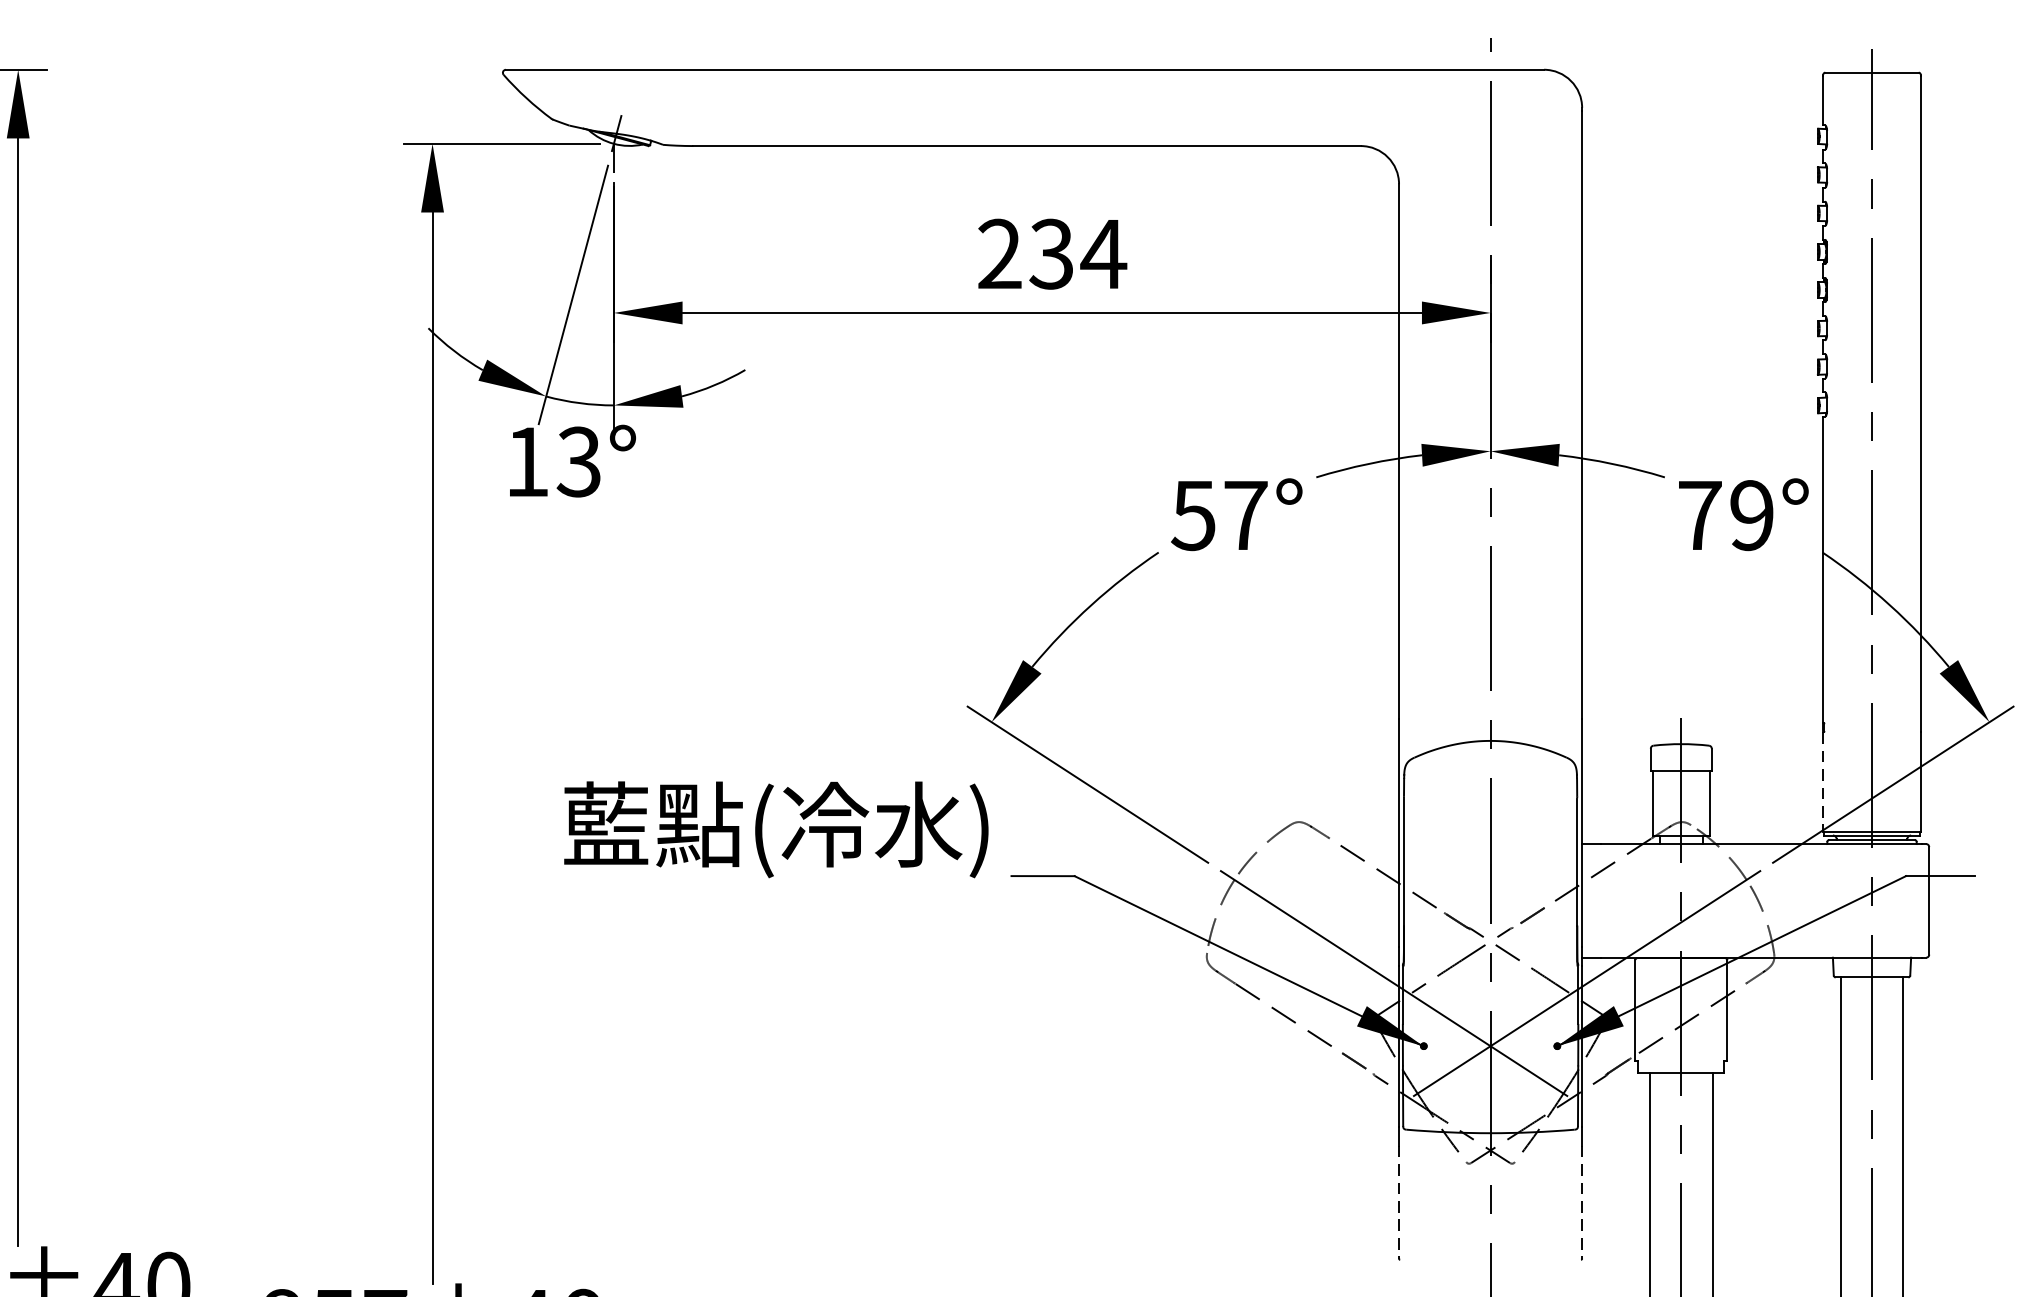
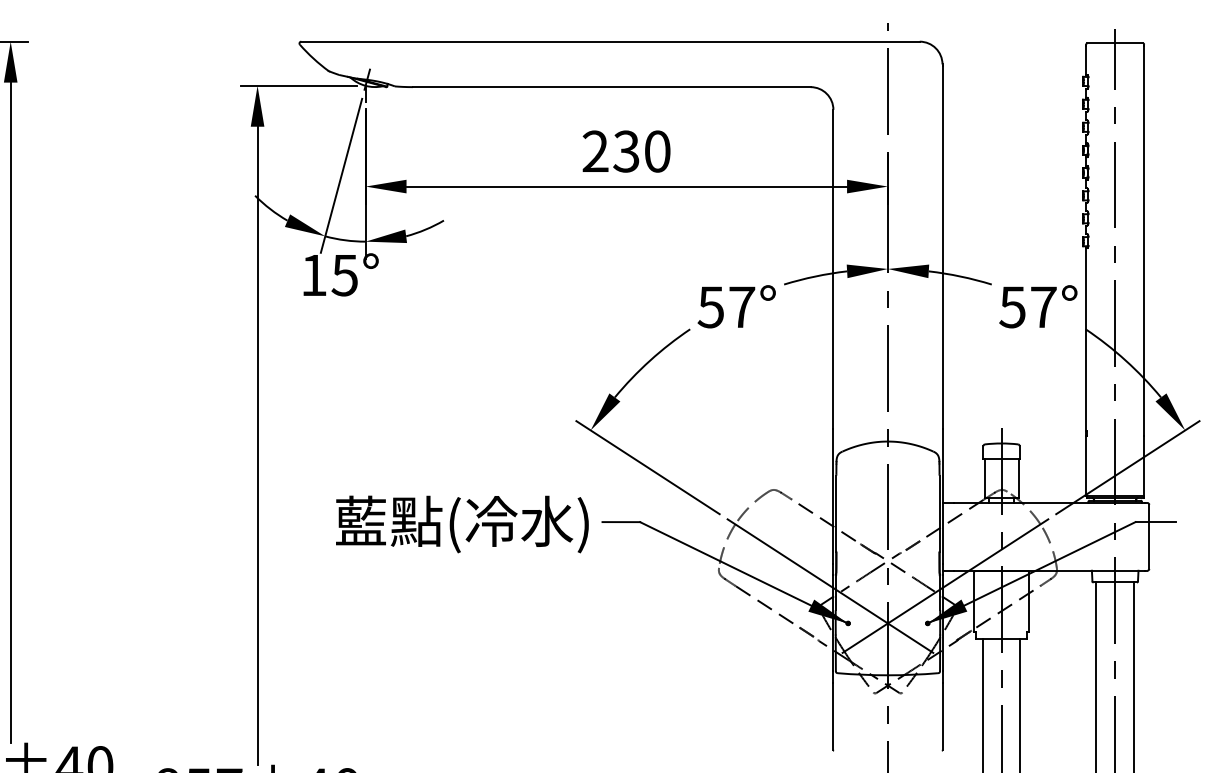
text: (1103, 254) -> (657, 151), 234 -> 230
text: (578, 460) -> (344, 274), 13° -> 15°
text: (1724, 515) -> (1027, 307), 79° -> 57°
line: (1823, 781) -> (1086, 465), dashed -> solid
text: (776, 829) -> (462, 524), moved
line: (1399, 1202) -> (833, 716), dashed -> solid
line: (1582, 1202) -> (942, 716), dashed -> solid

